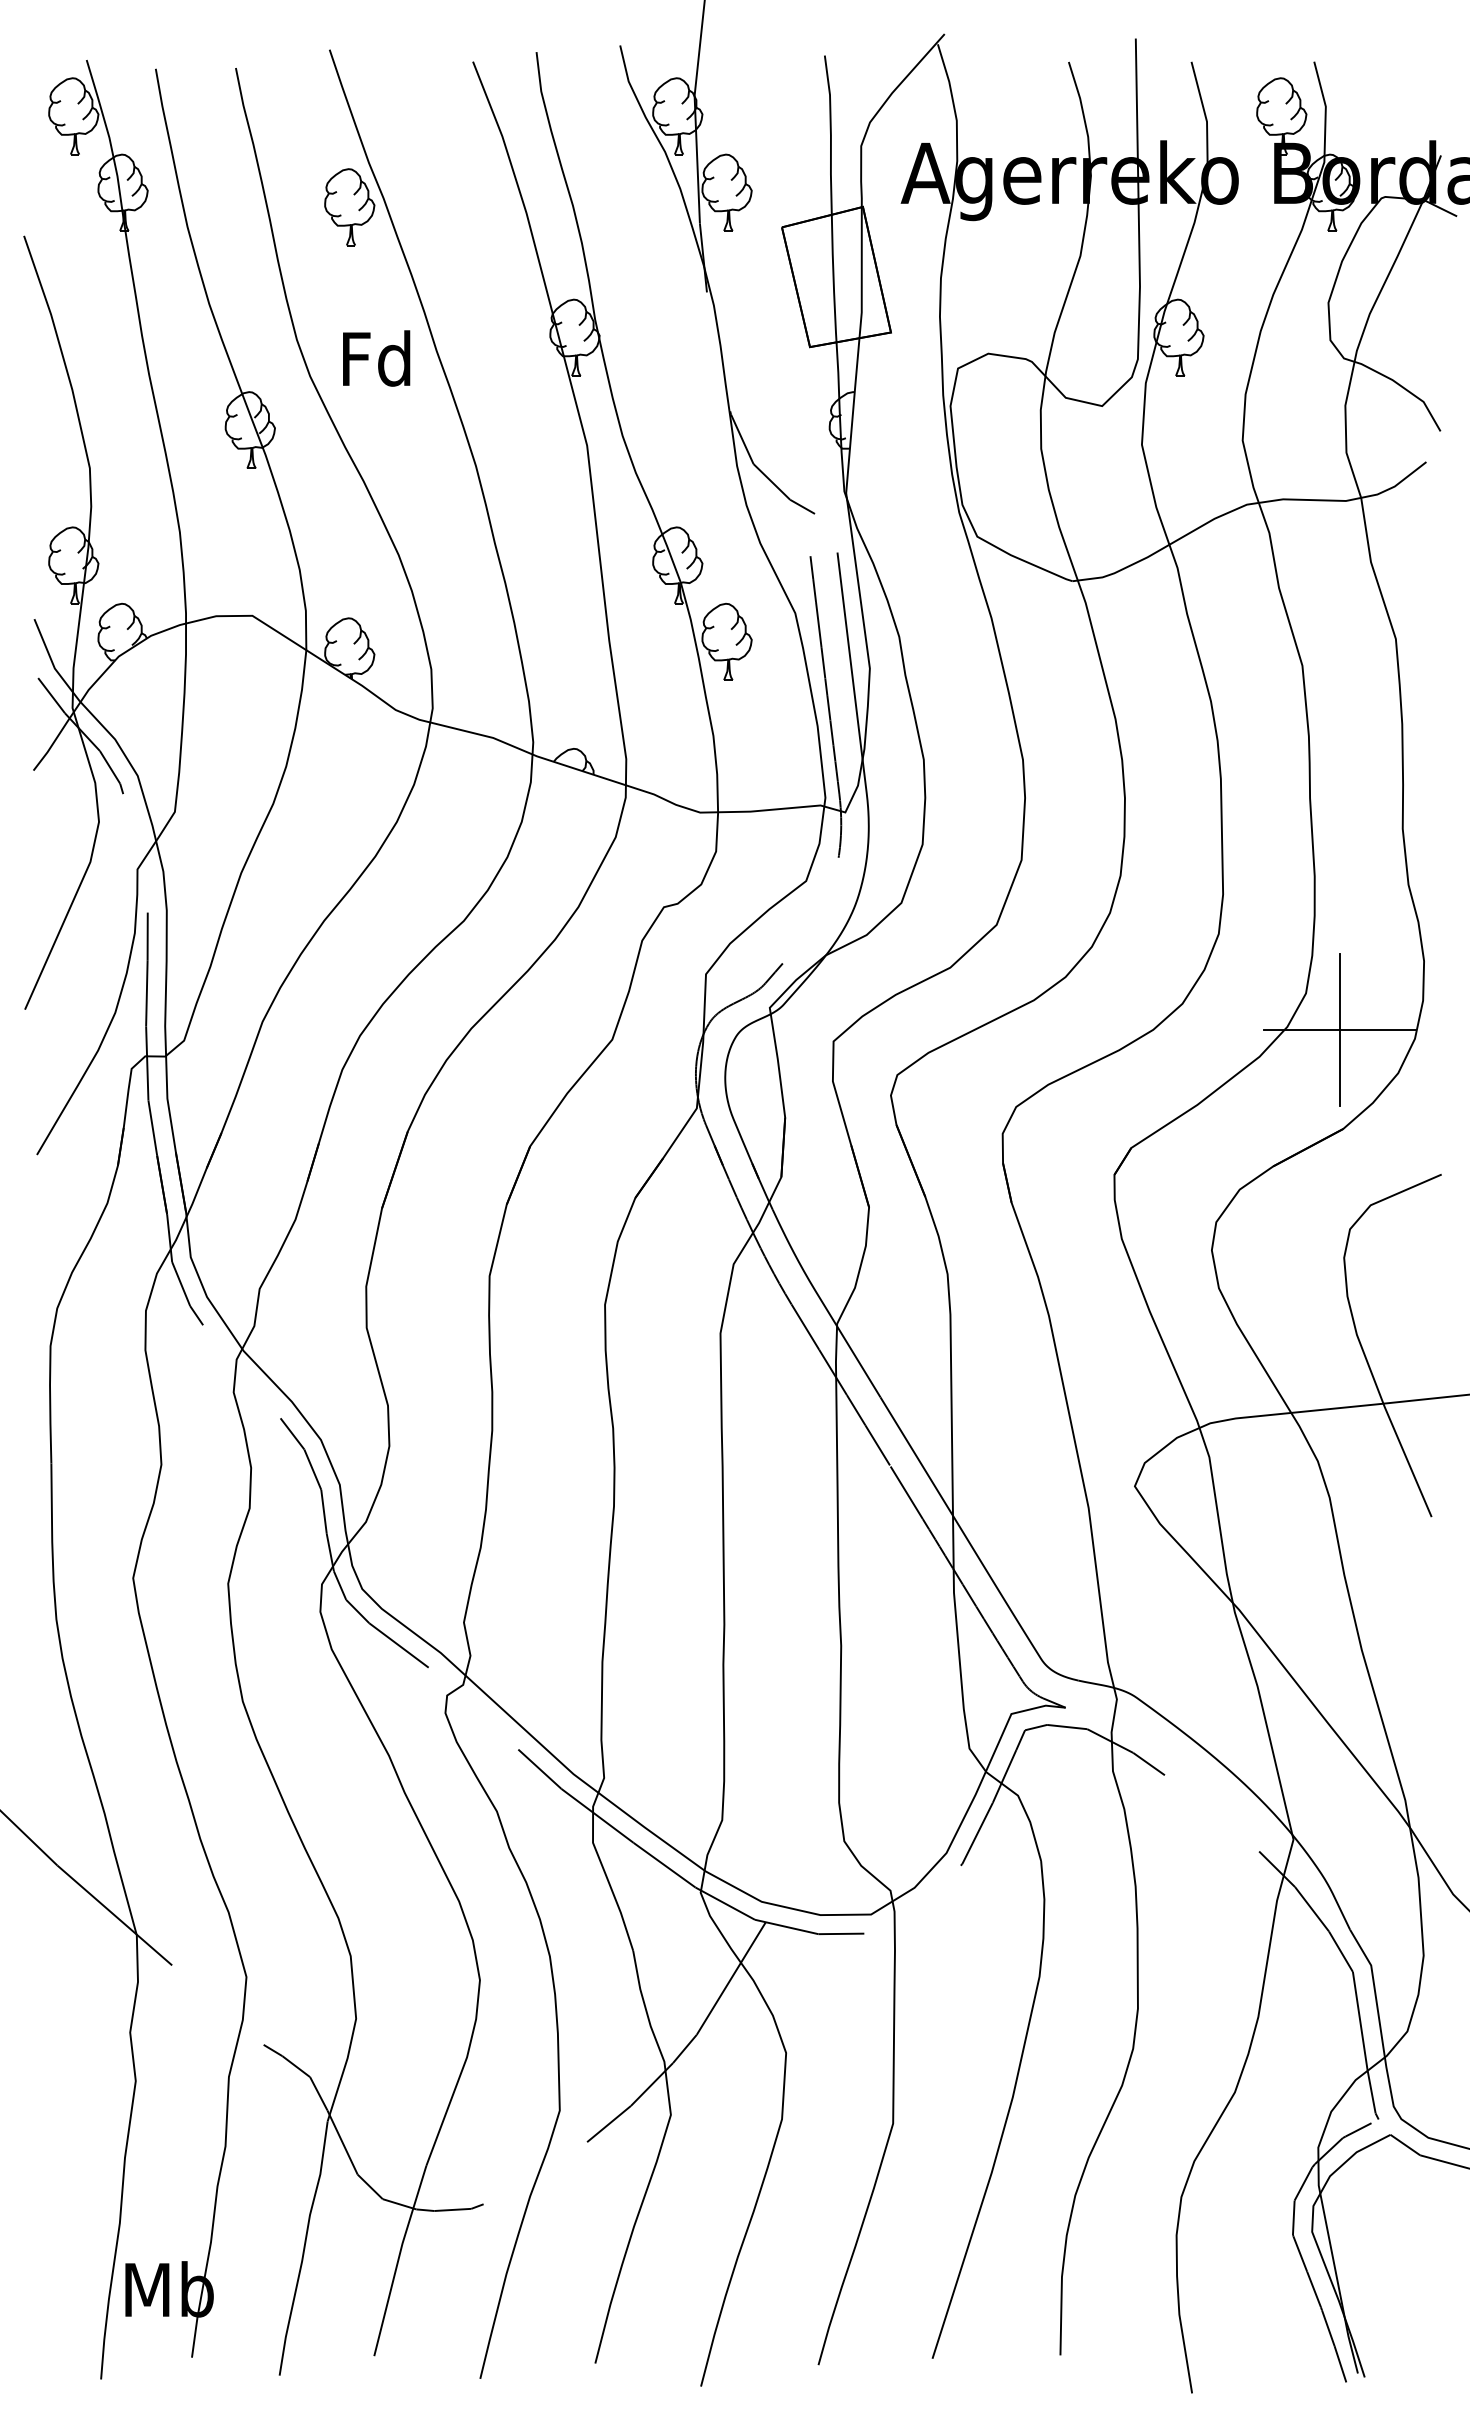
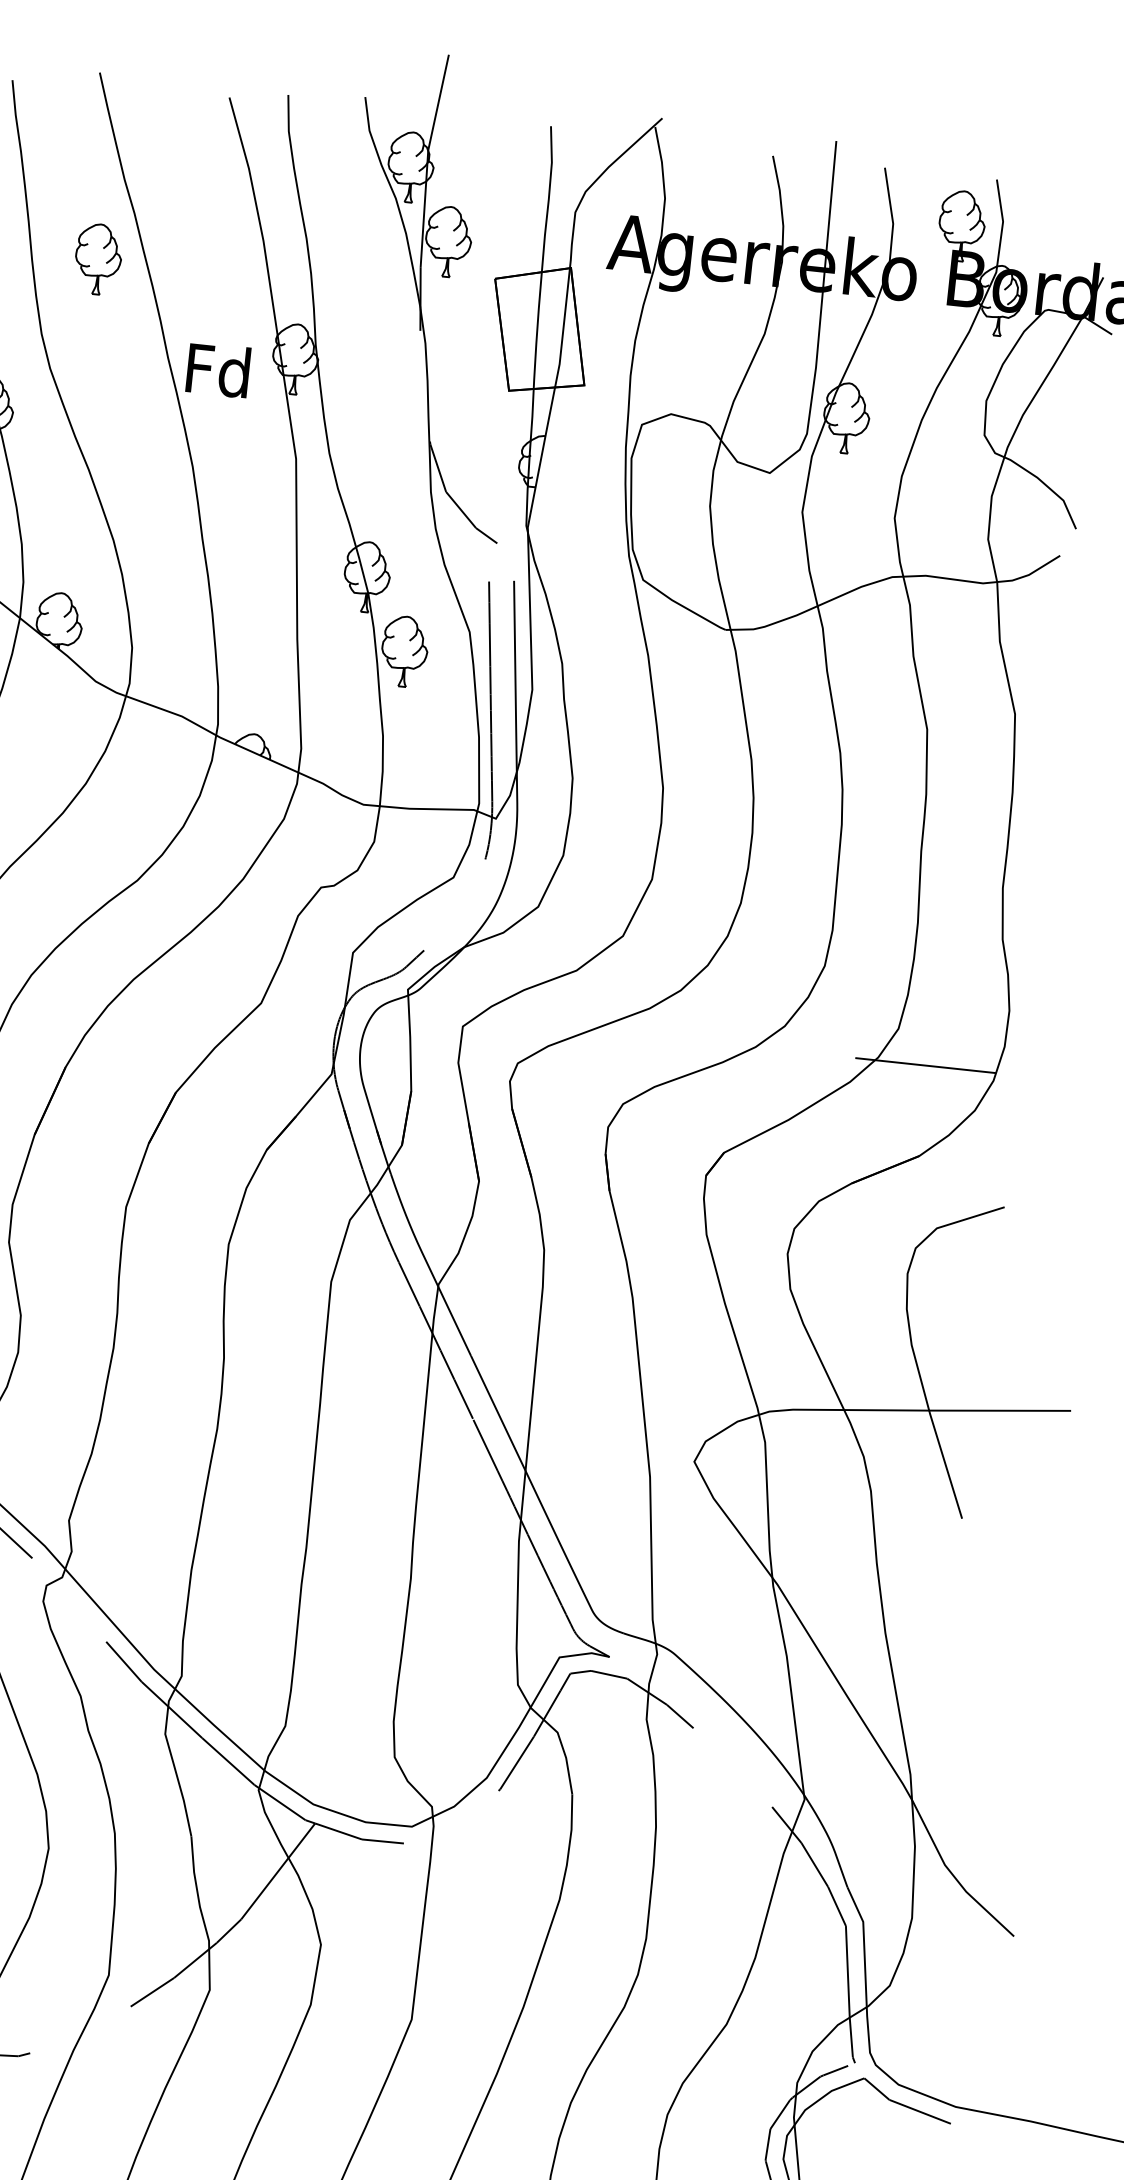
part: (349, 207) -> (98, 259), moved
text: (376, 358) -> (218, 370), moved
line: (1339, 1030) -> (925, 1065), removed

